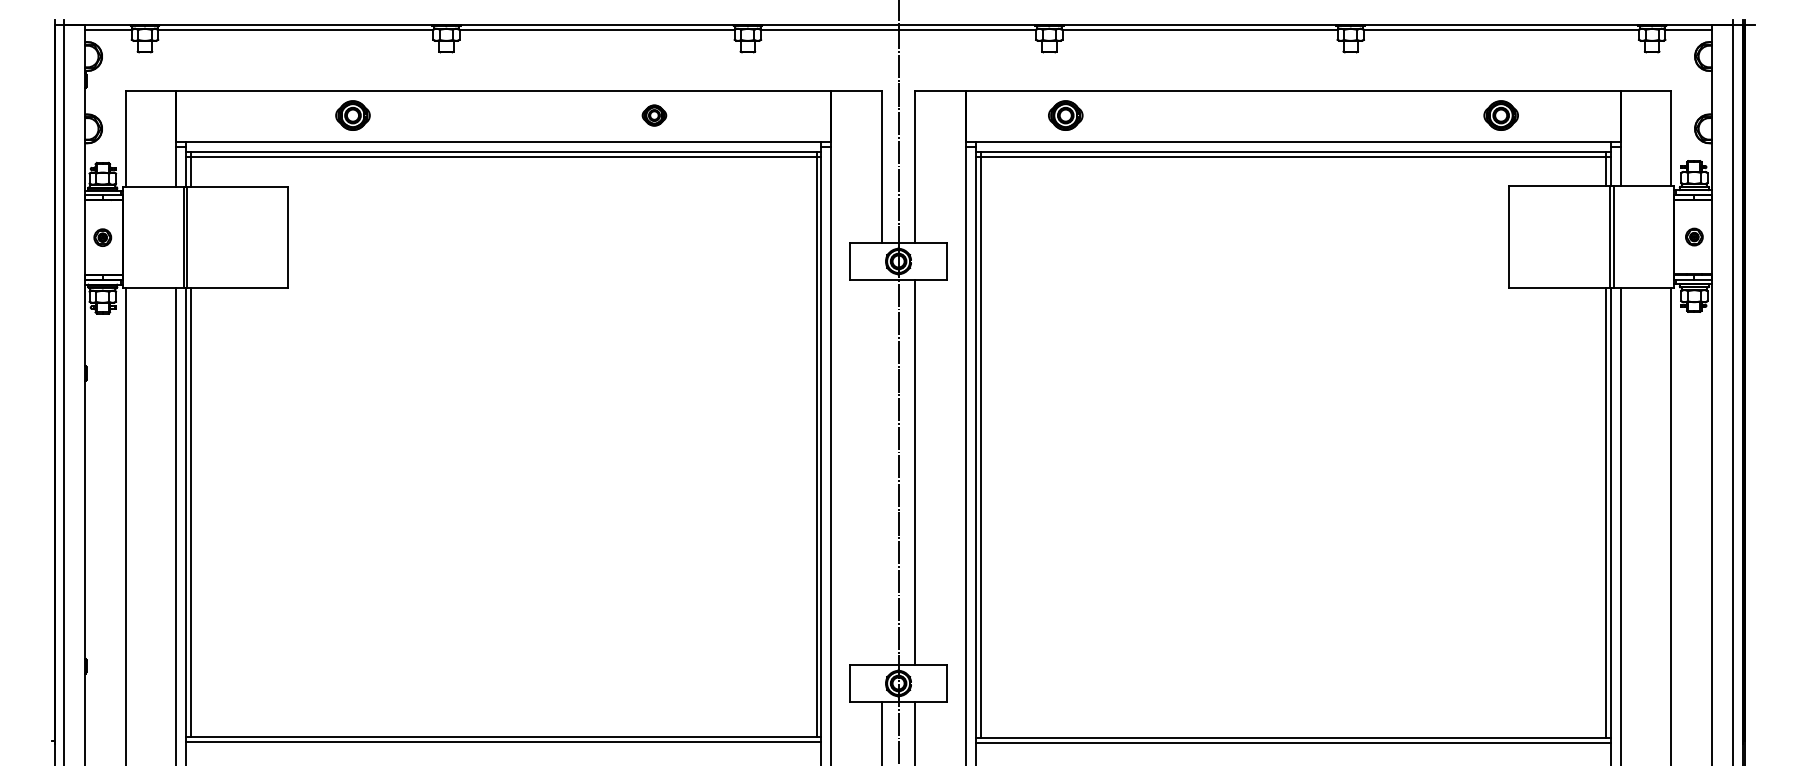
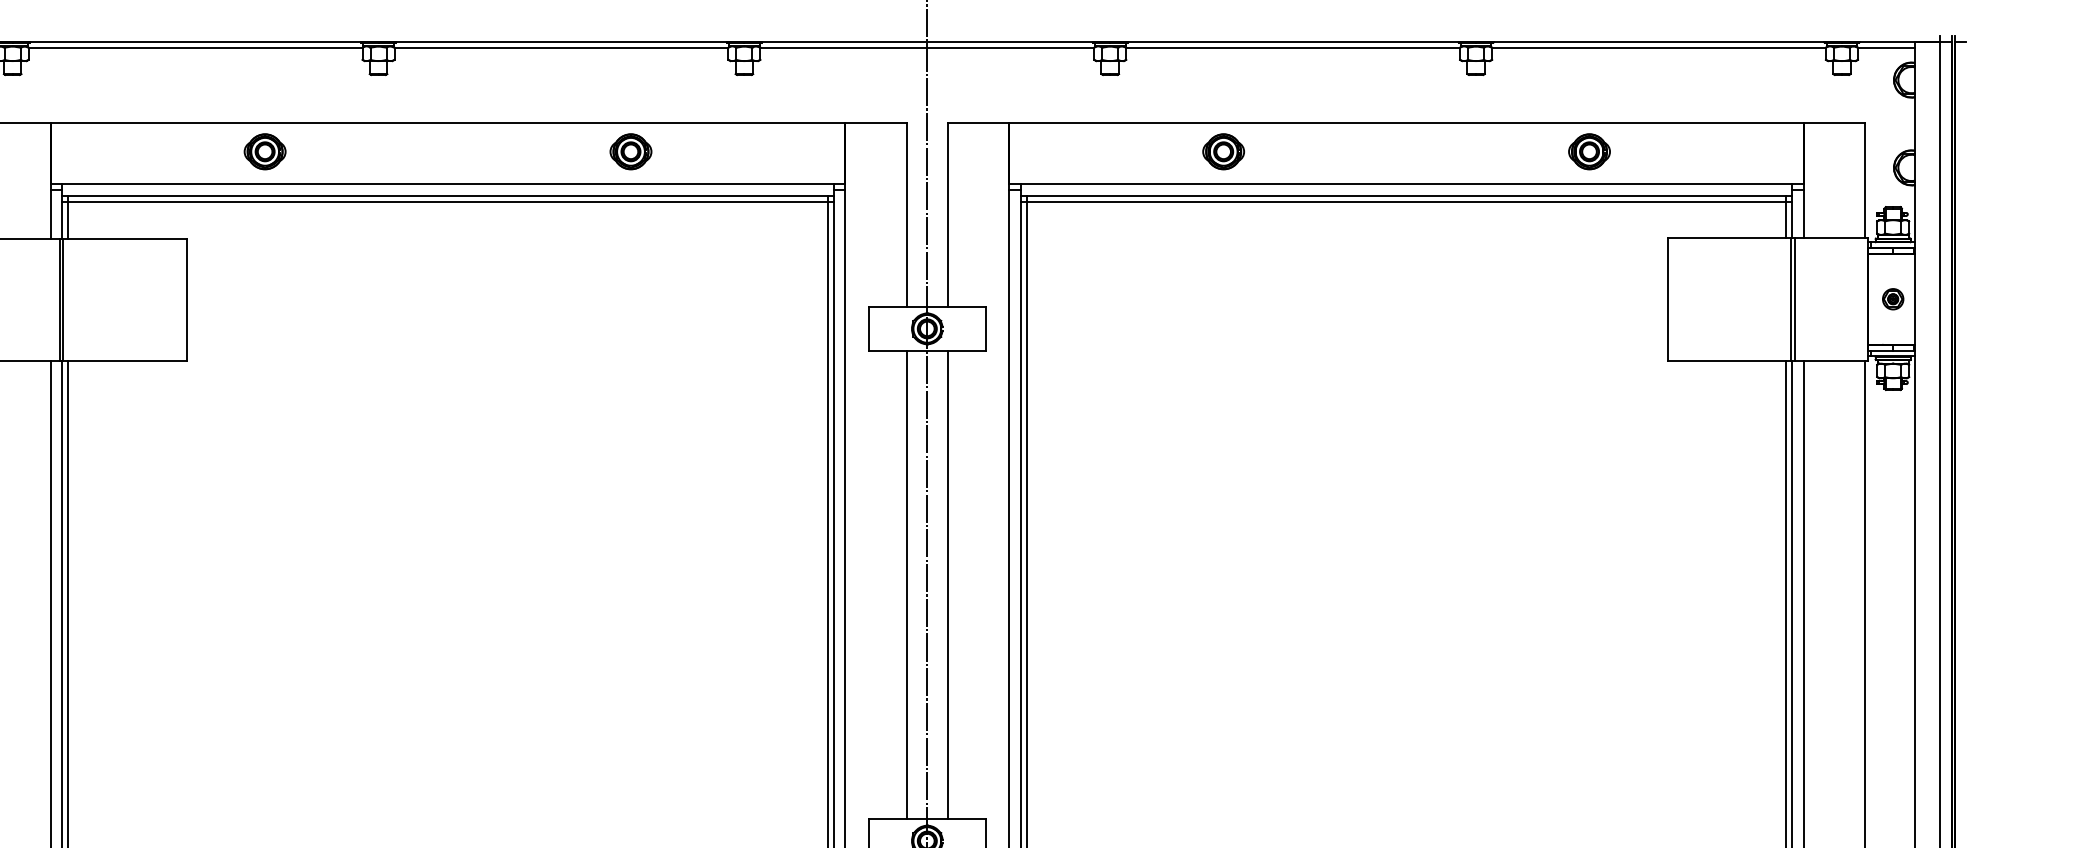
part: (654, 115) -> (631, 151), size x1.43
part: (1065, 115) -> (1223, 151), moved
part: (1500, 115) -> (1588, 151), moved
line: (881, 472) -> (906, 584), added

